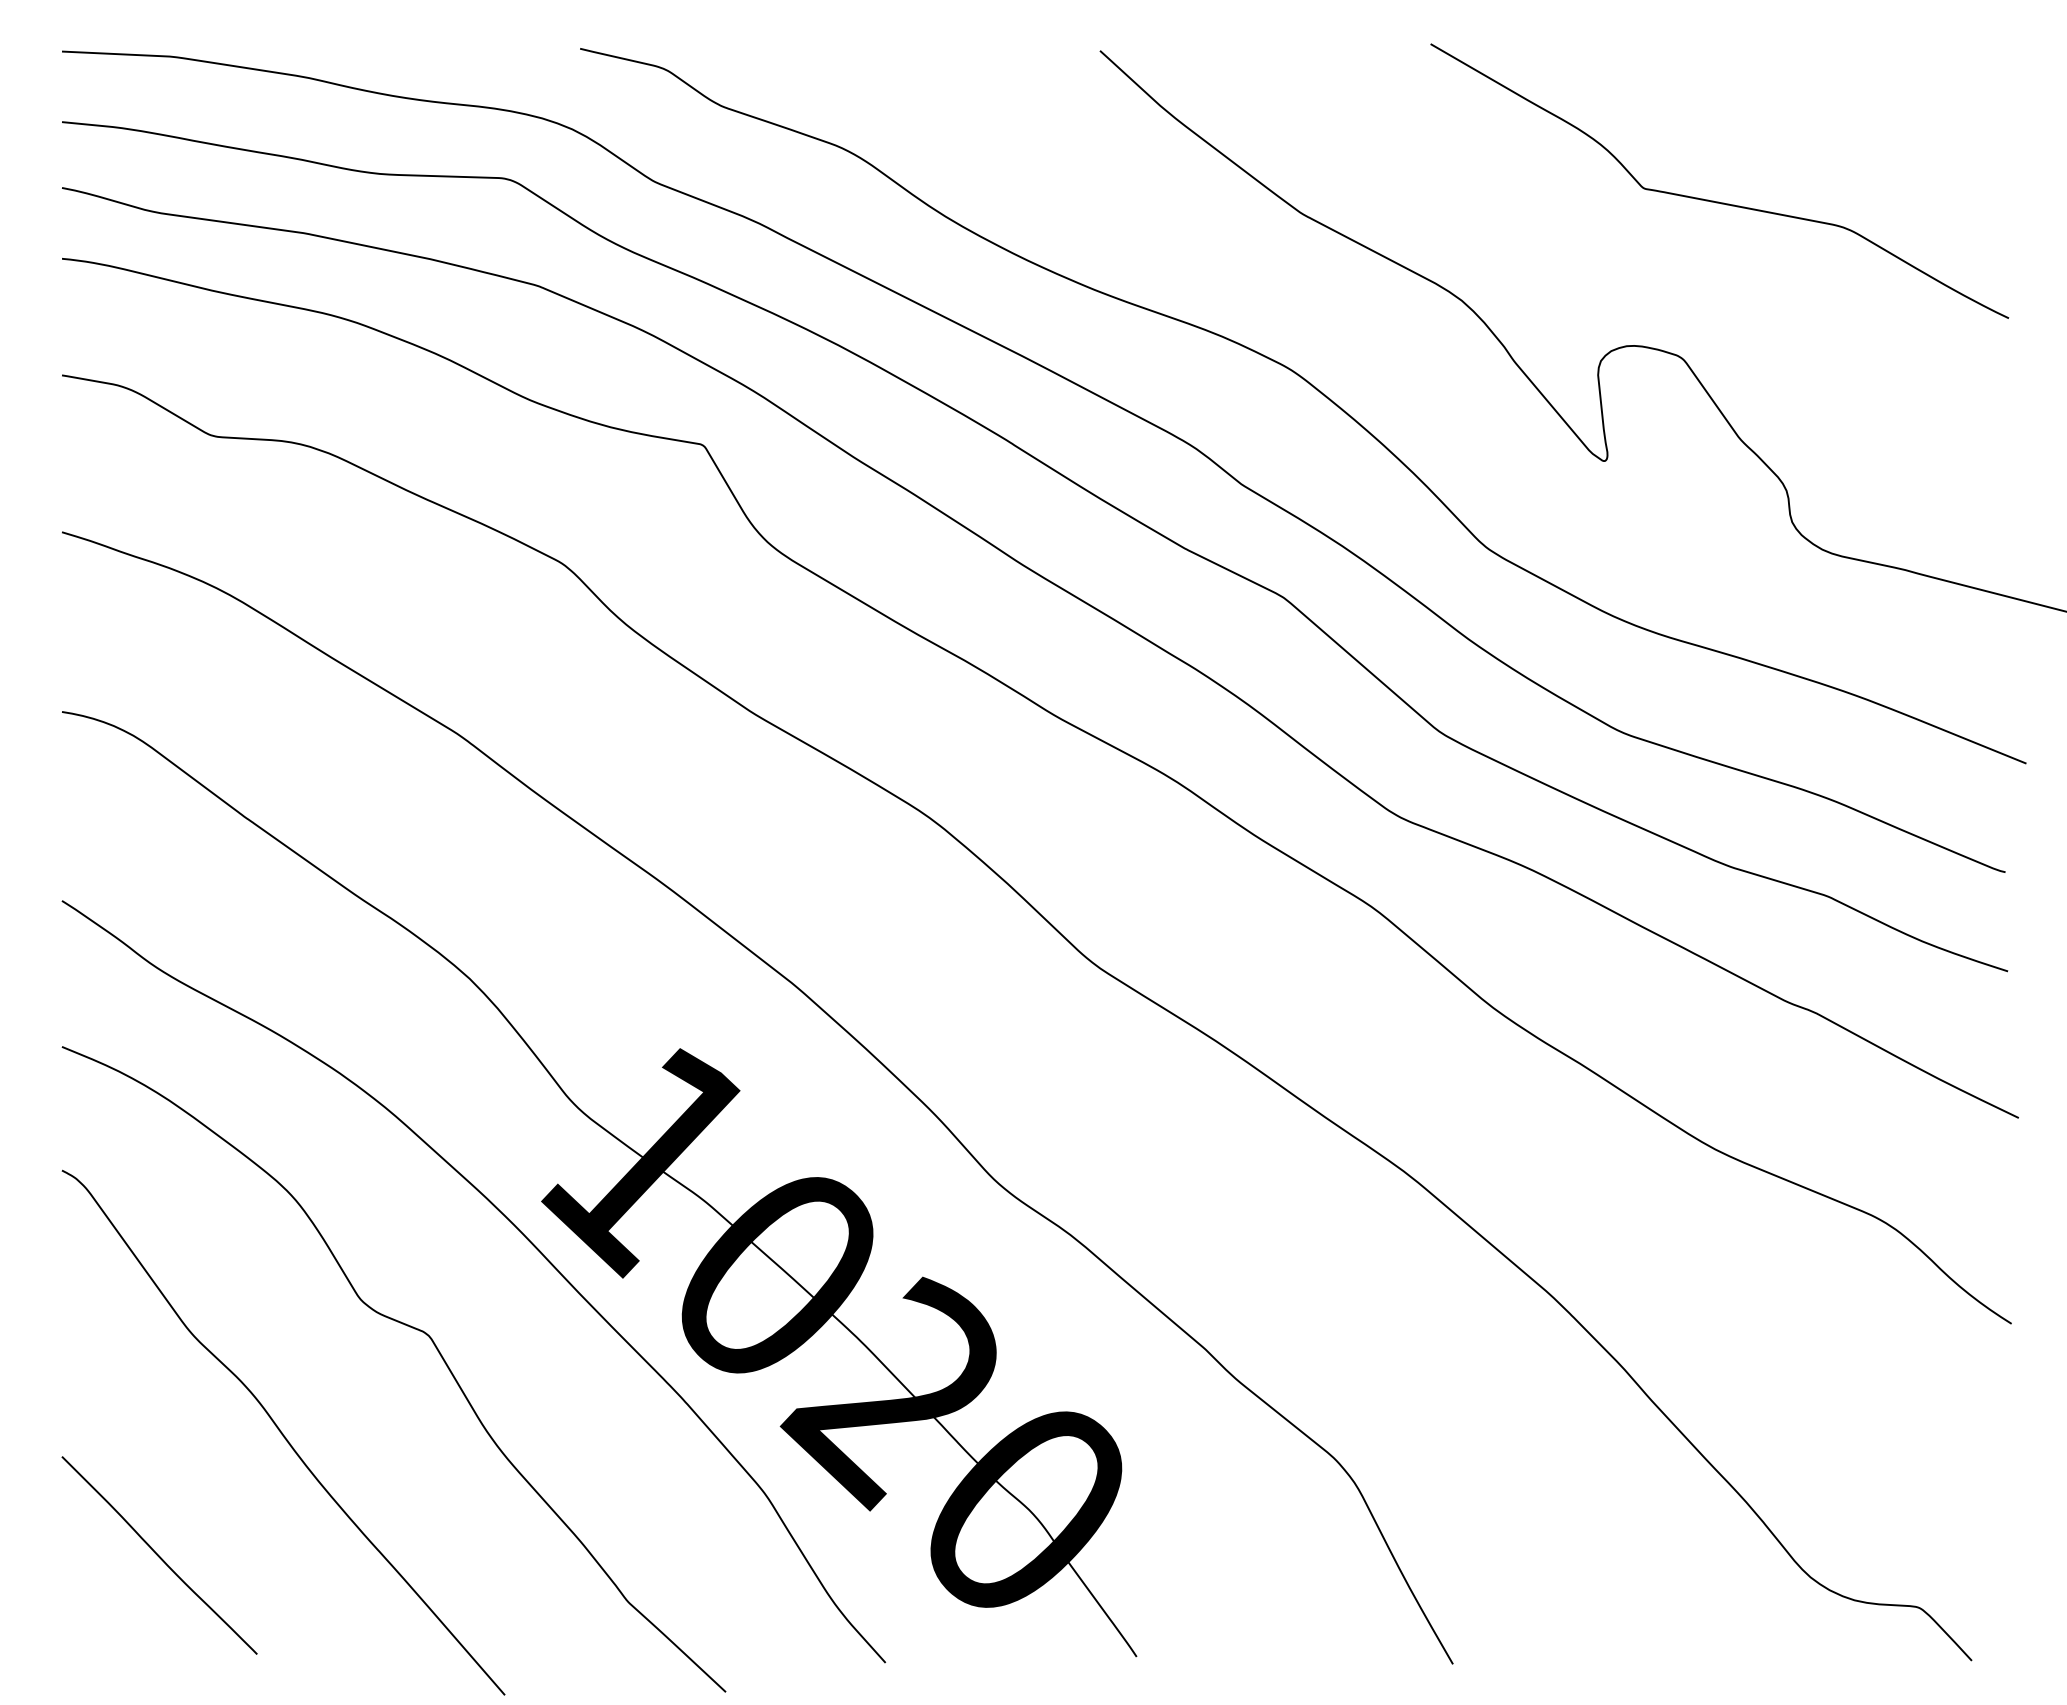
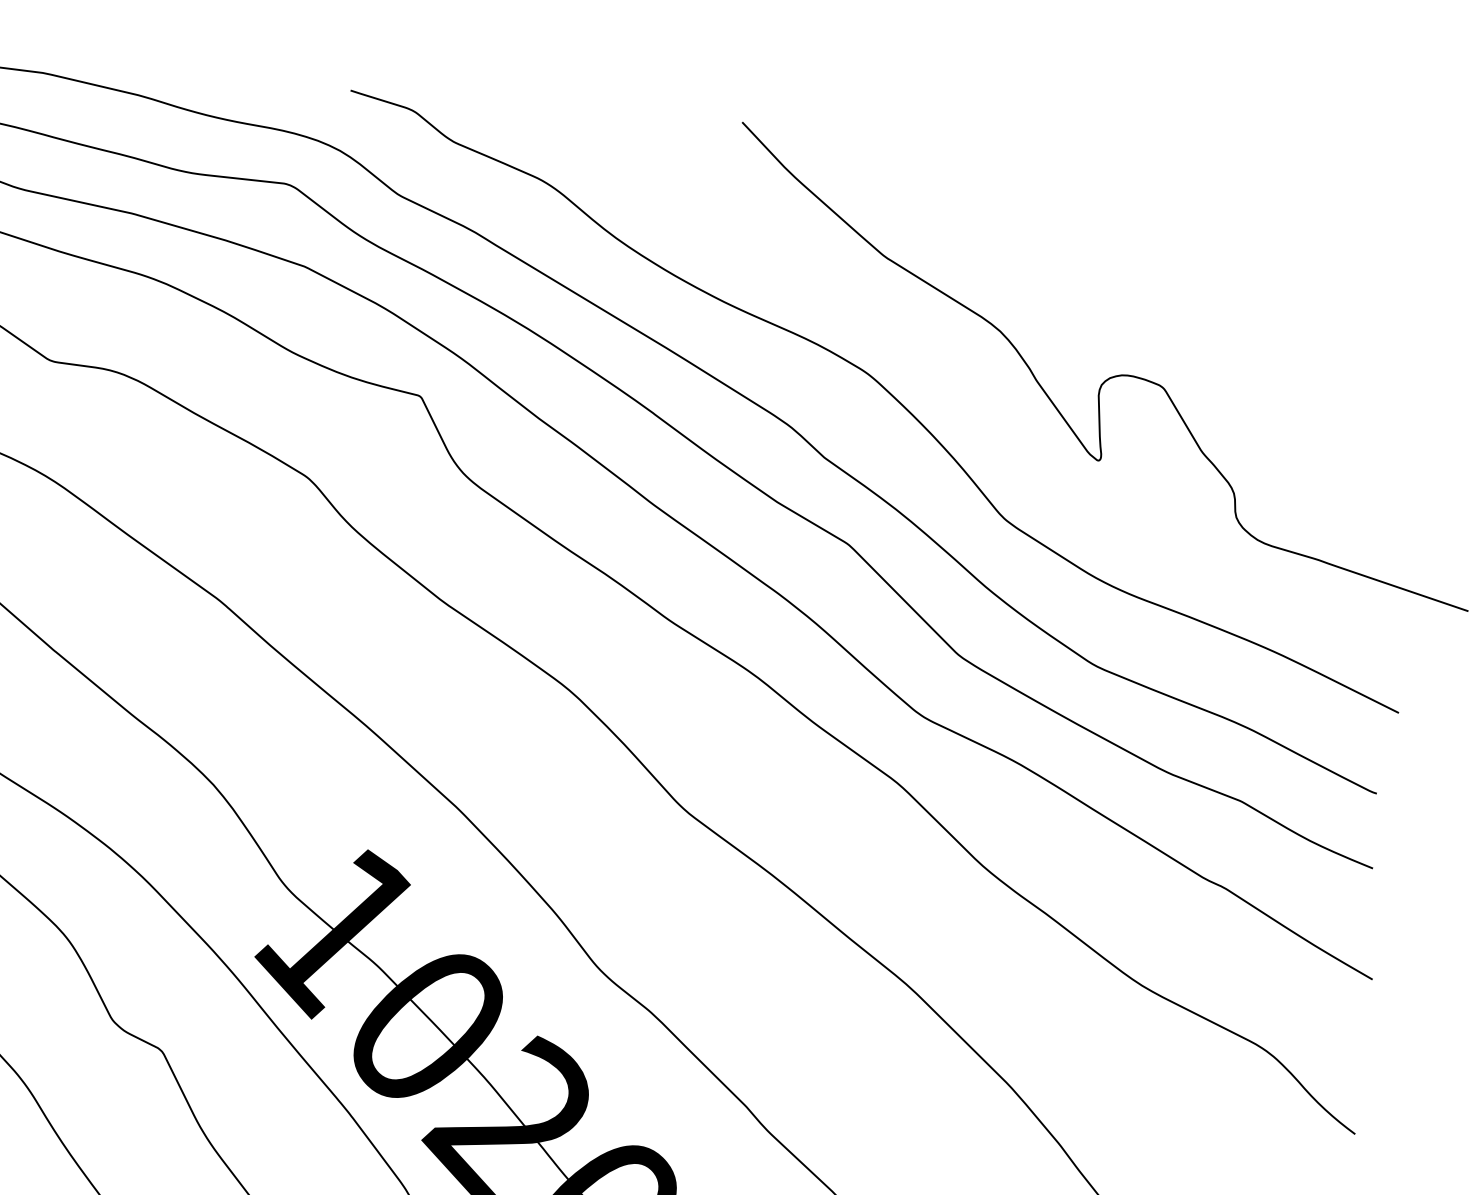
curve: (1713, 200) -> (1195, 270), removed

